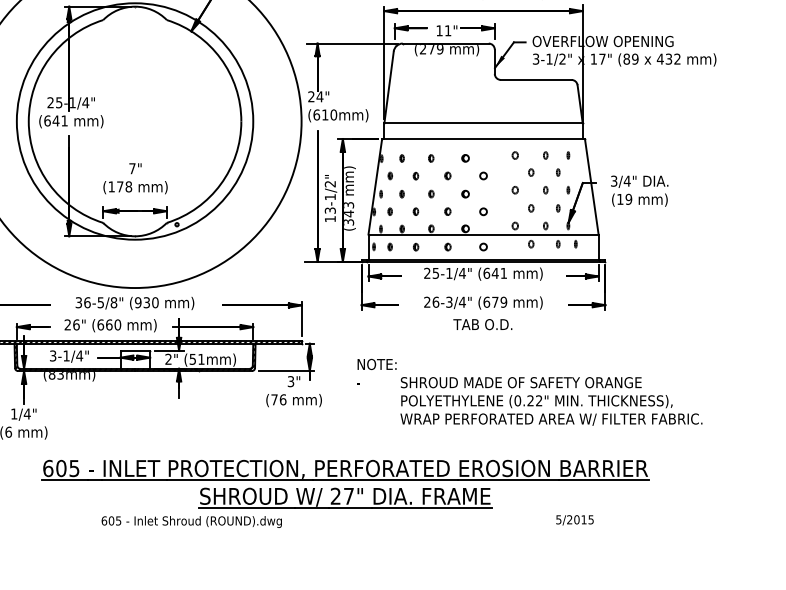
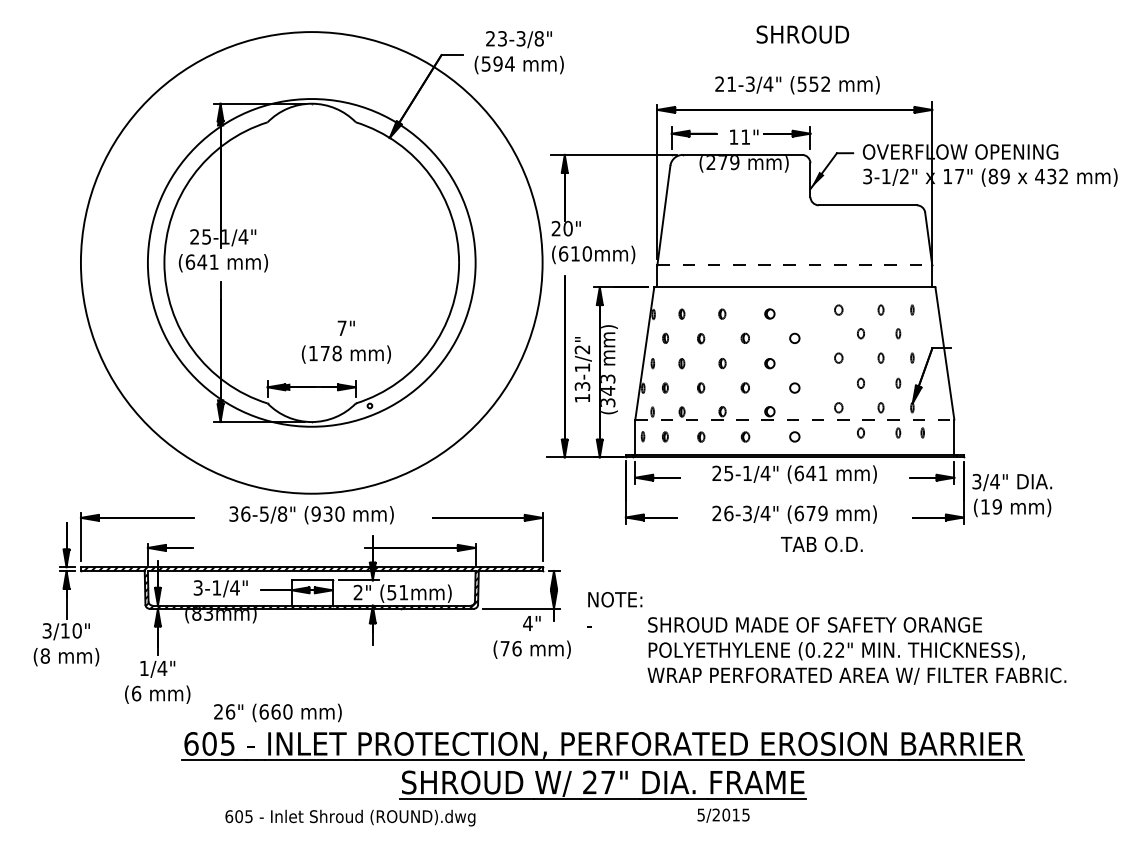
text: (320, 96) -> (568, 228), 24" -> 20"
line: (484, 123) -> (795, 265), solid -> dashed
text: (134, 178) -> (345, 341), moved
text: (639, 191) -> (1012, 495), moved
line: (484, 234) -> (795, 419), solid -> dashed
text: (482, 324) -> (821, 544), moved
text: (110, 325) -> (277, 712), moved
text: (290, 381) -> (527, 623), 3" -> 4"
text: (529, 392) -> (826, 638), moved
text: (574, 520) -> (723, 815), moved
text: (191, 521) -> (350, 817), moved

